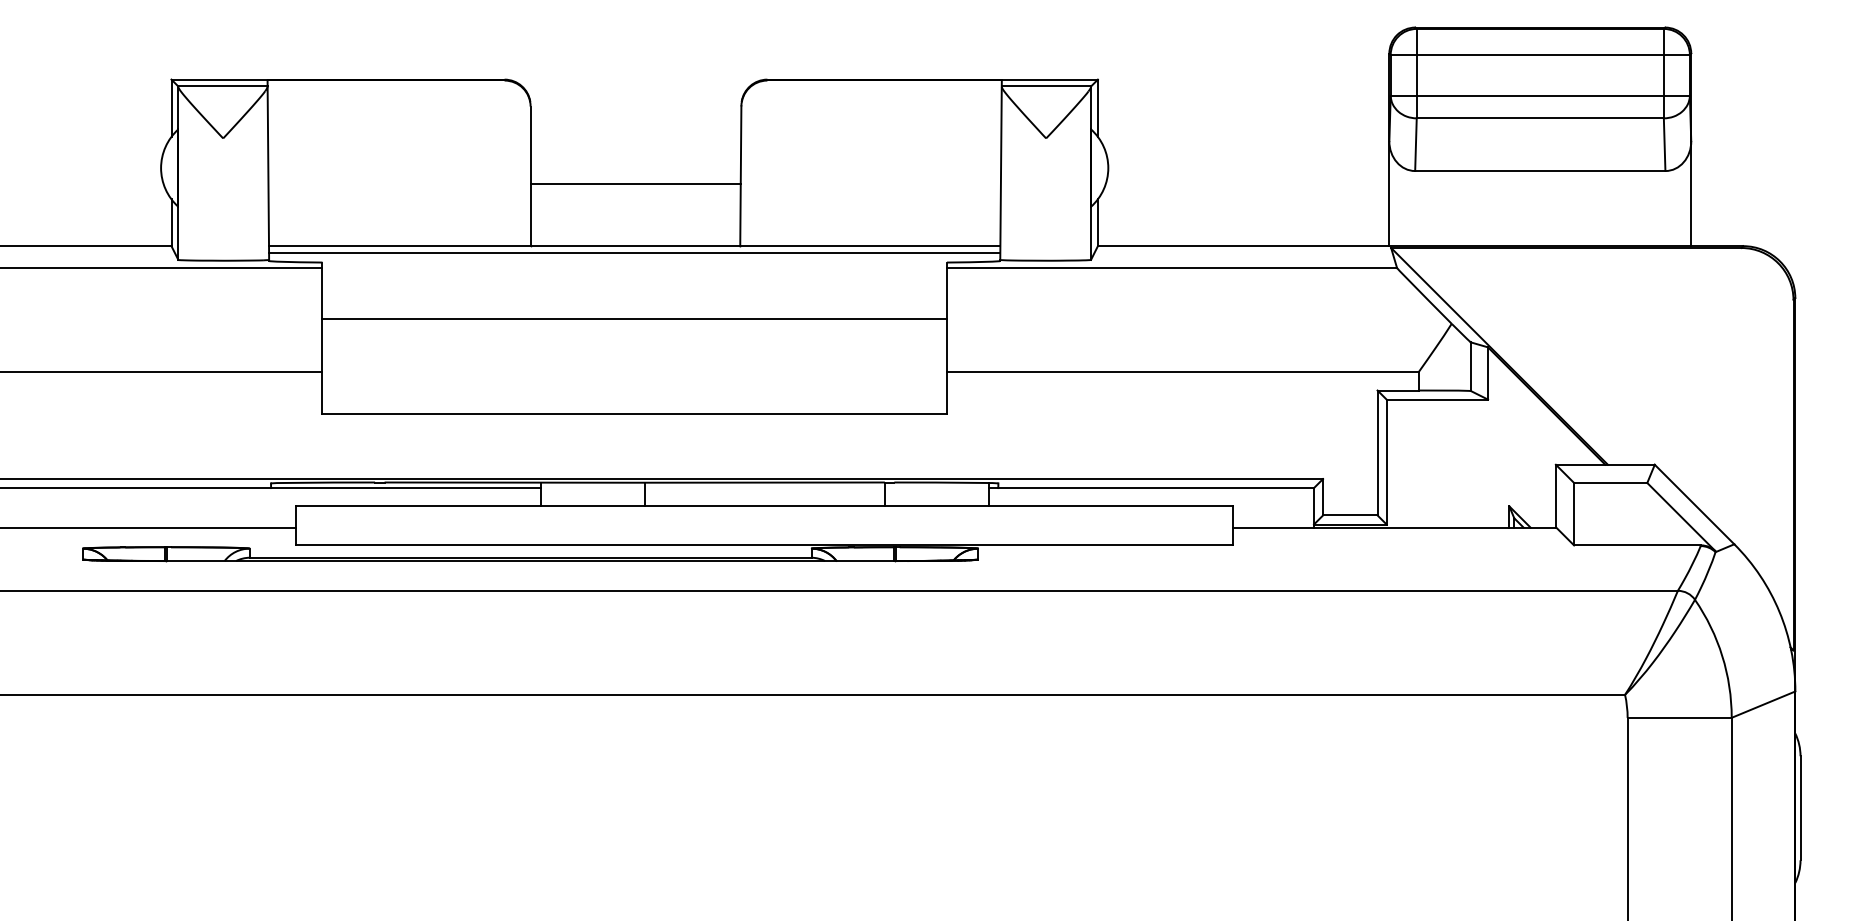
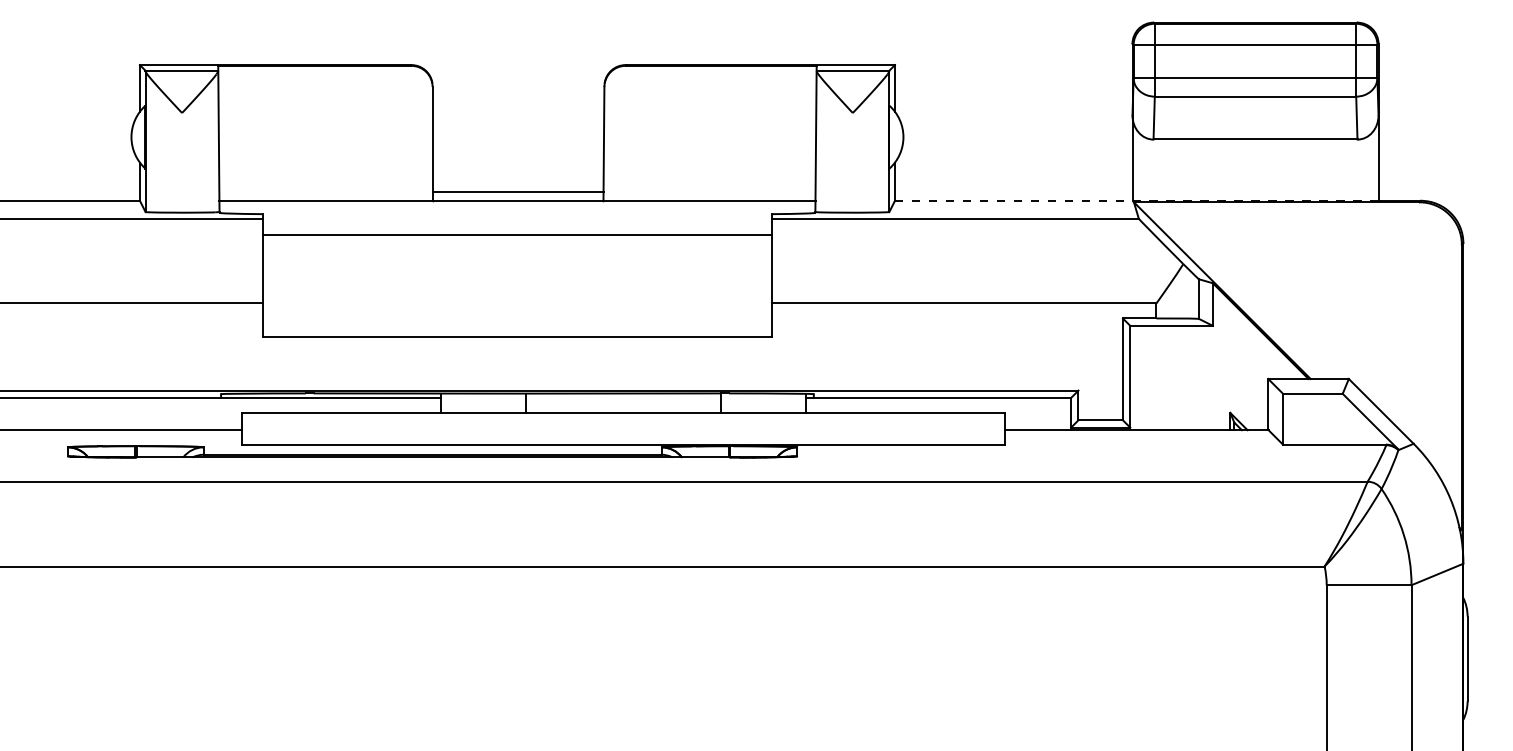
line: (634, 183) -> (517, 191), moved
line: (1394, 245) -> (1136, 200), solid -> dashed
line: (634, 253) -> (517, 206), removed
line: (633, 319) -> (516, 235), moved

